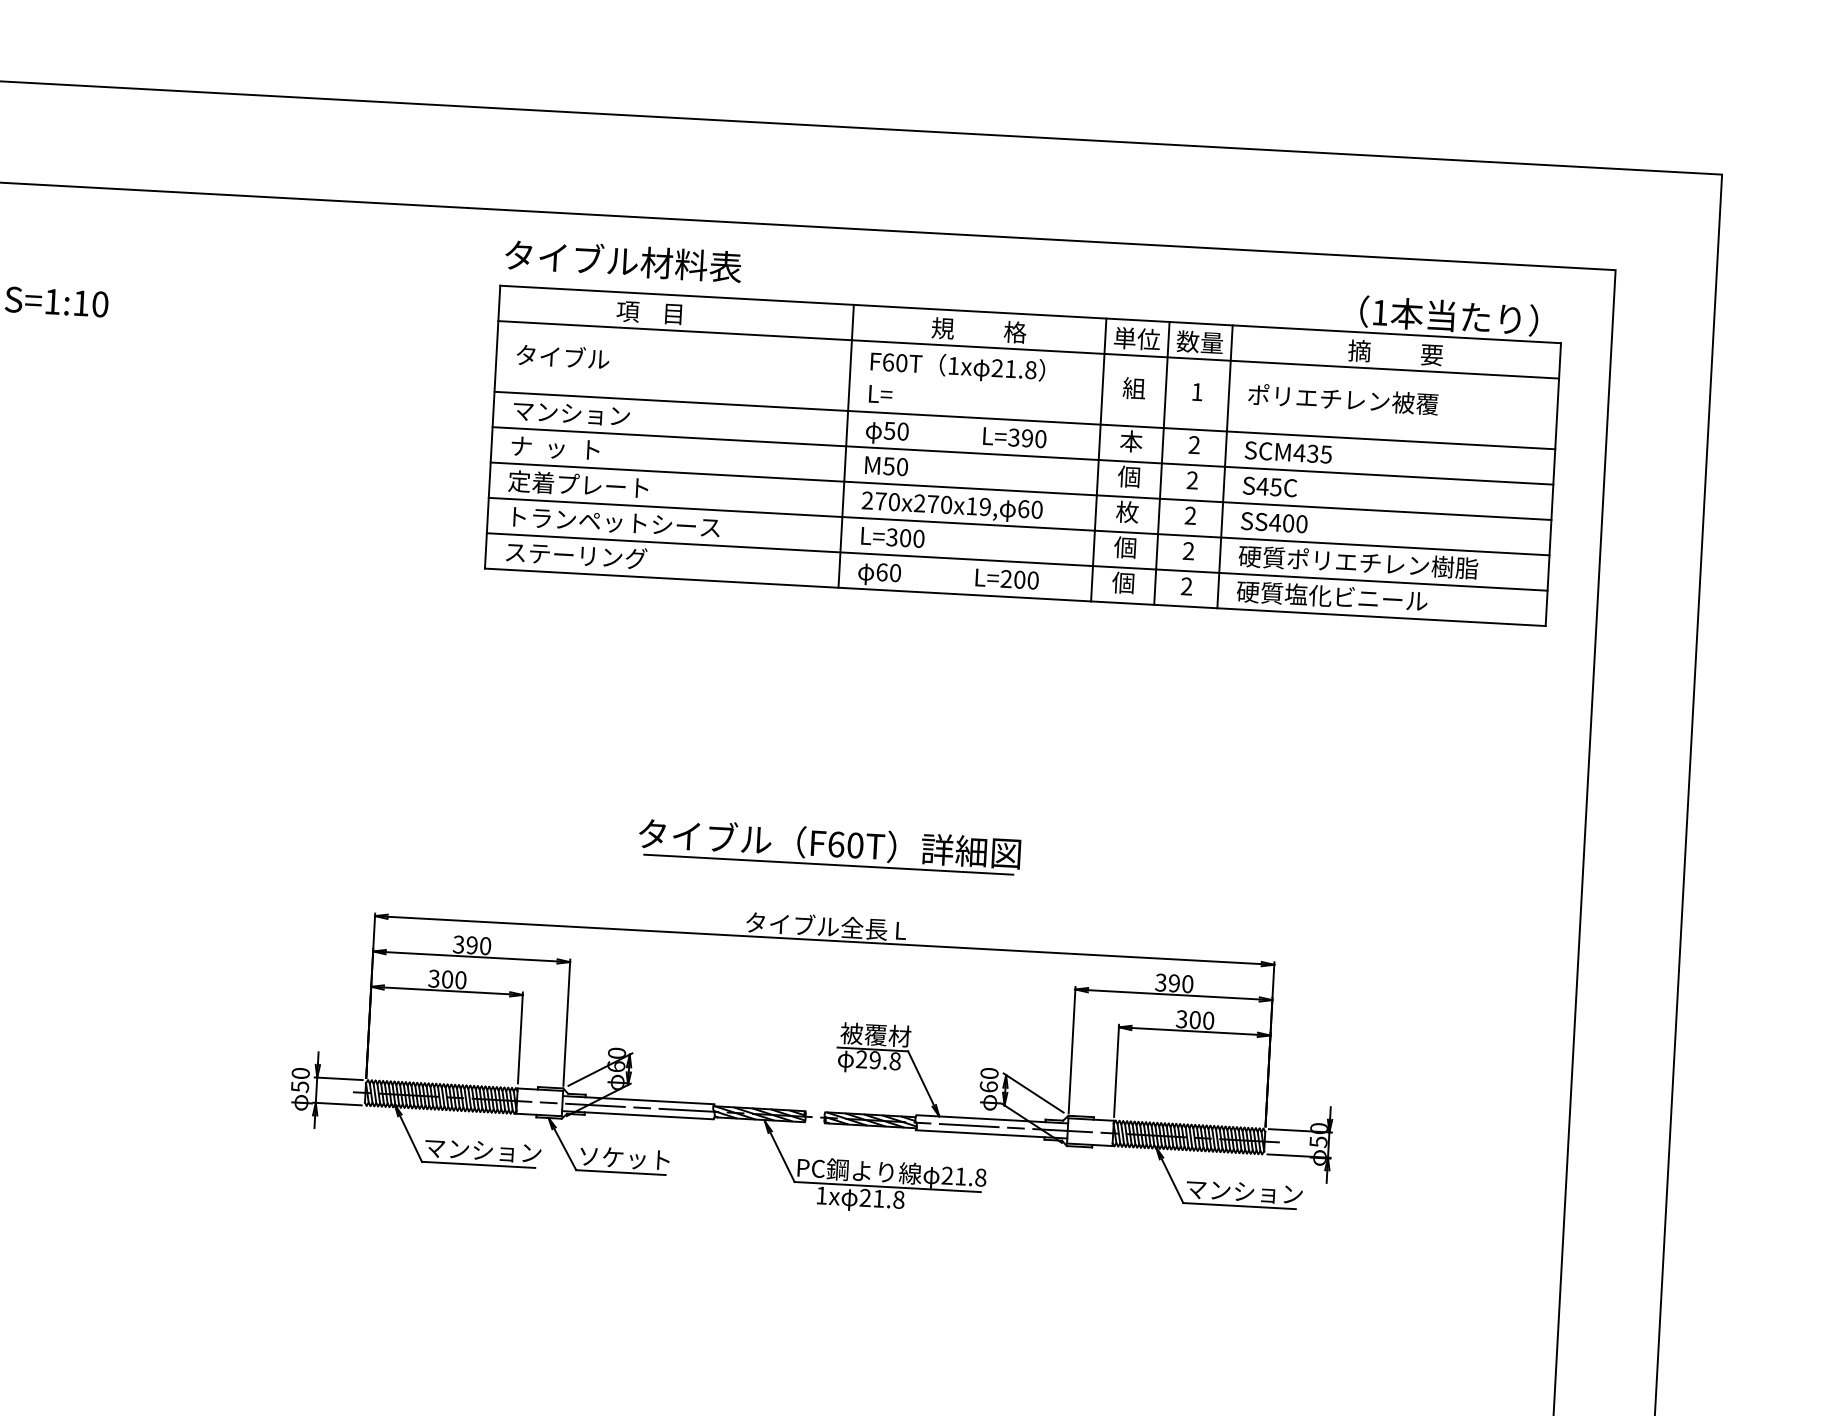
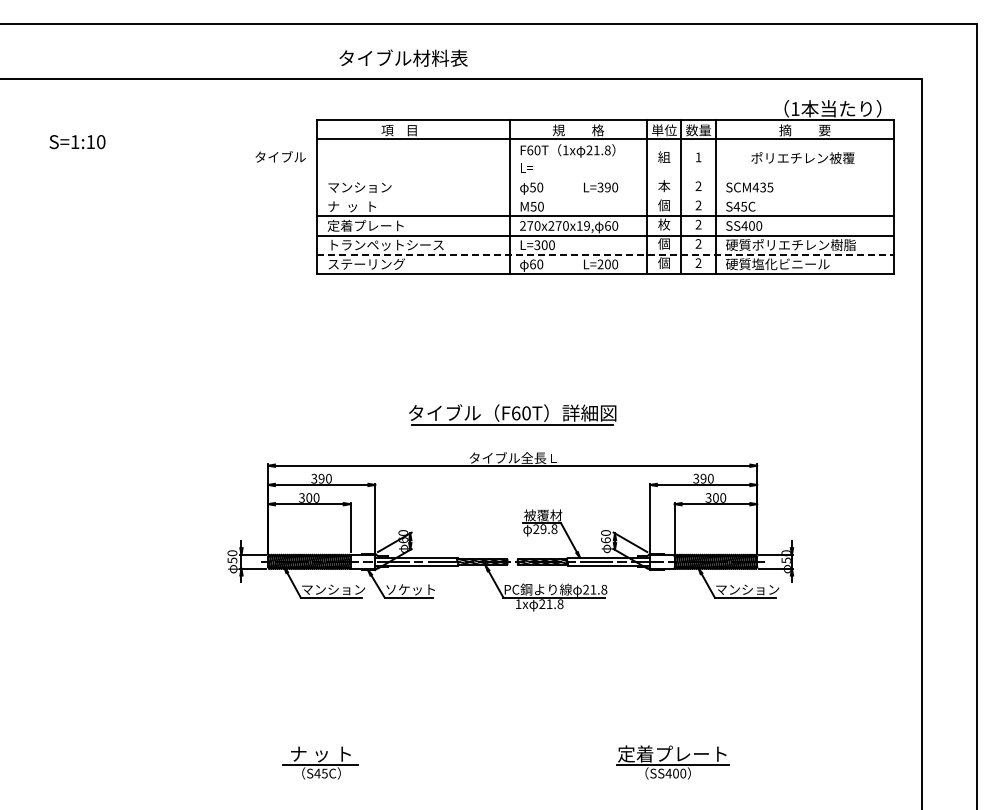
text: (623, 259) -> (403, 57), moved
text: (562, 356) -> (280, 156), moved
text: (1342, 398) -> (802, 157), moved
line: (1024, 419) -> (605, 177), removed
line: (1022, 456) -> (605, 197), removed
line: (1018, 561) -> (606, 254), solid -> dashed

